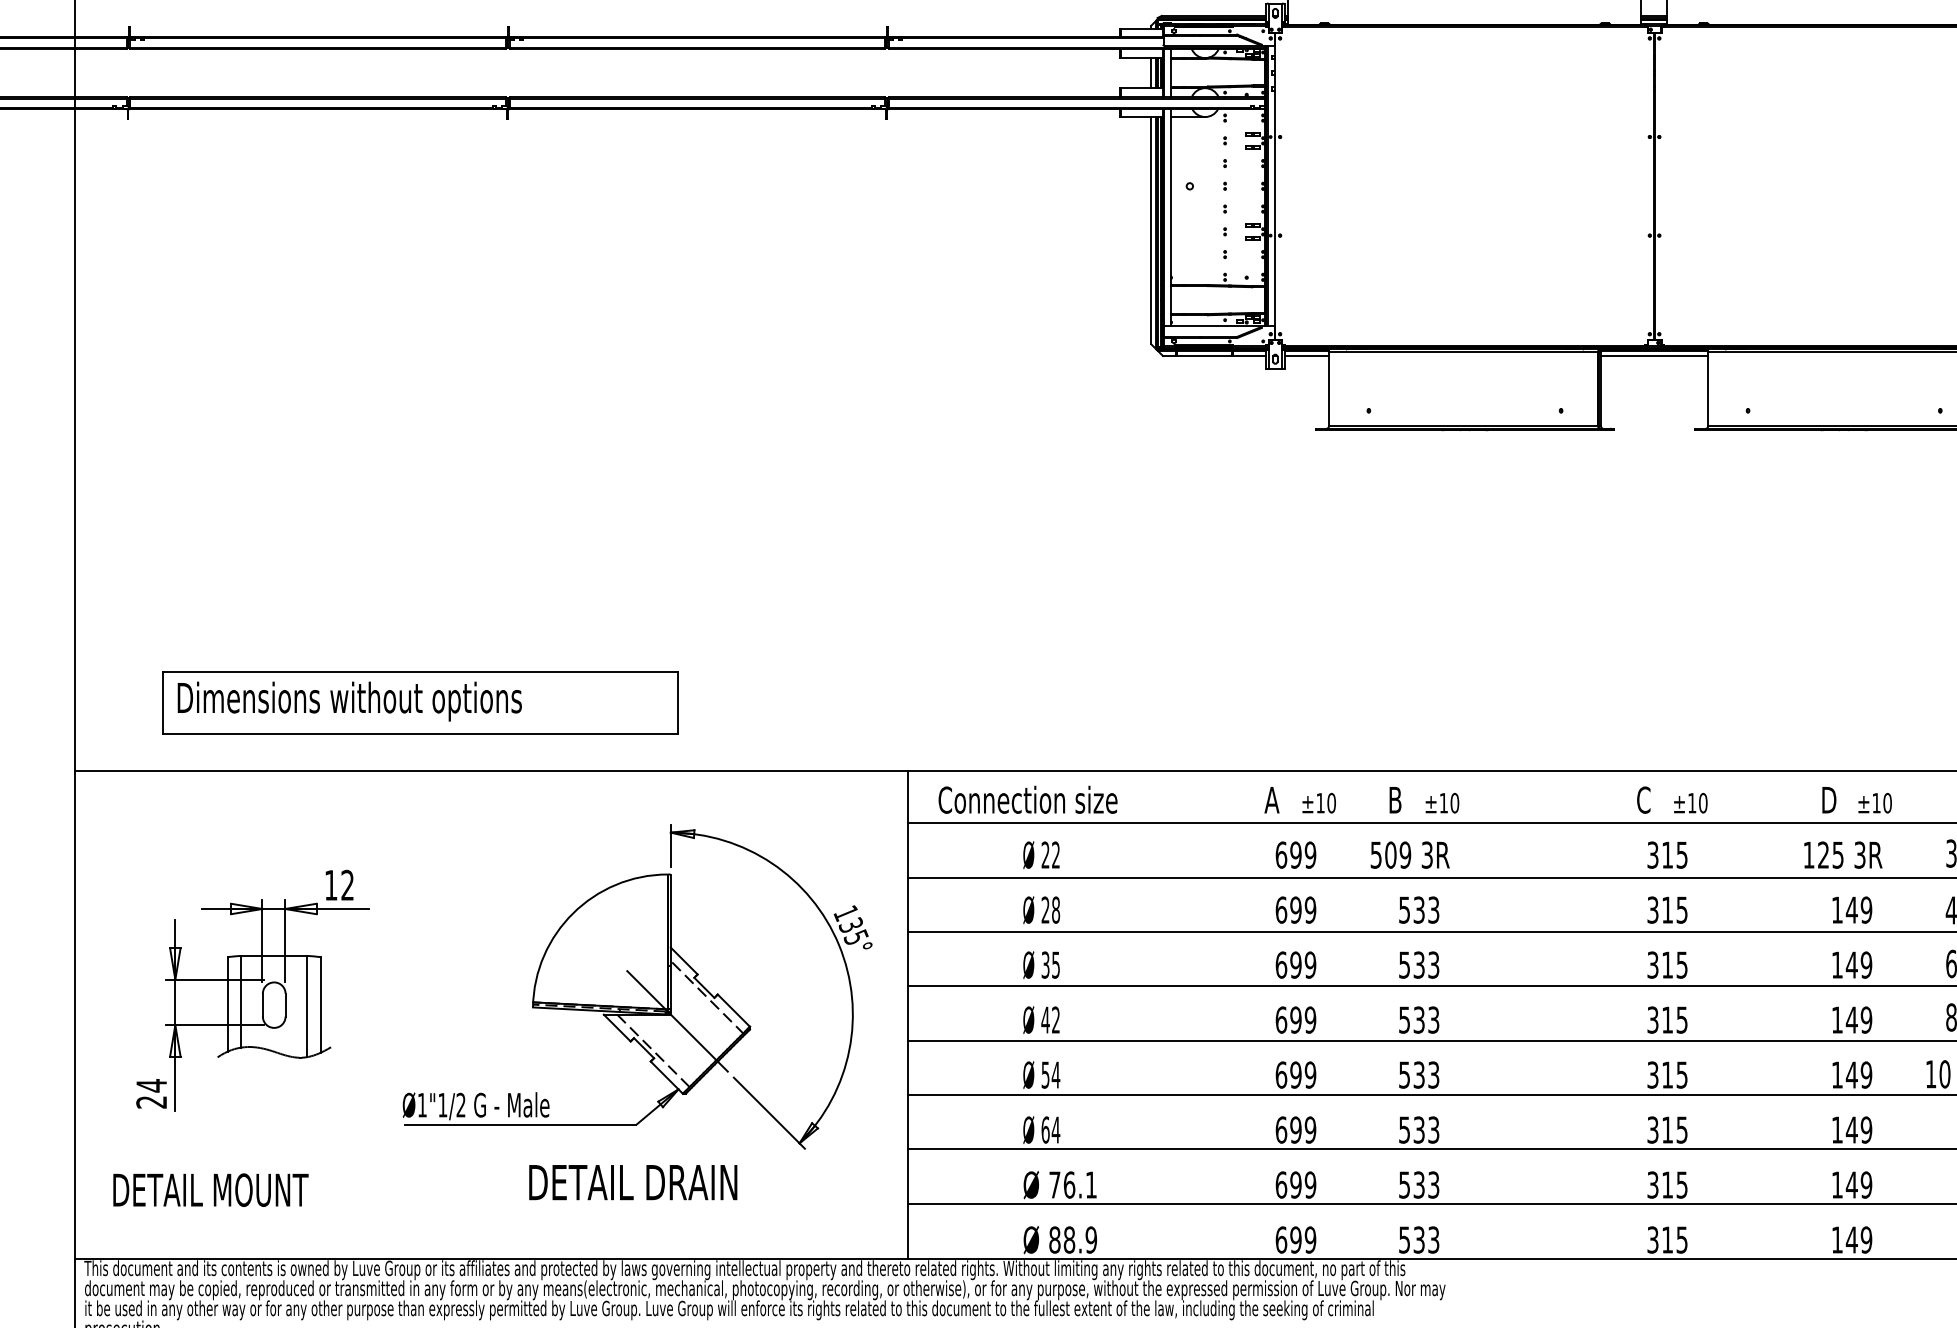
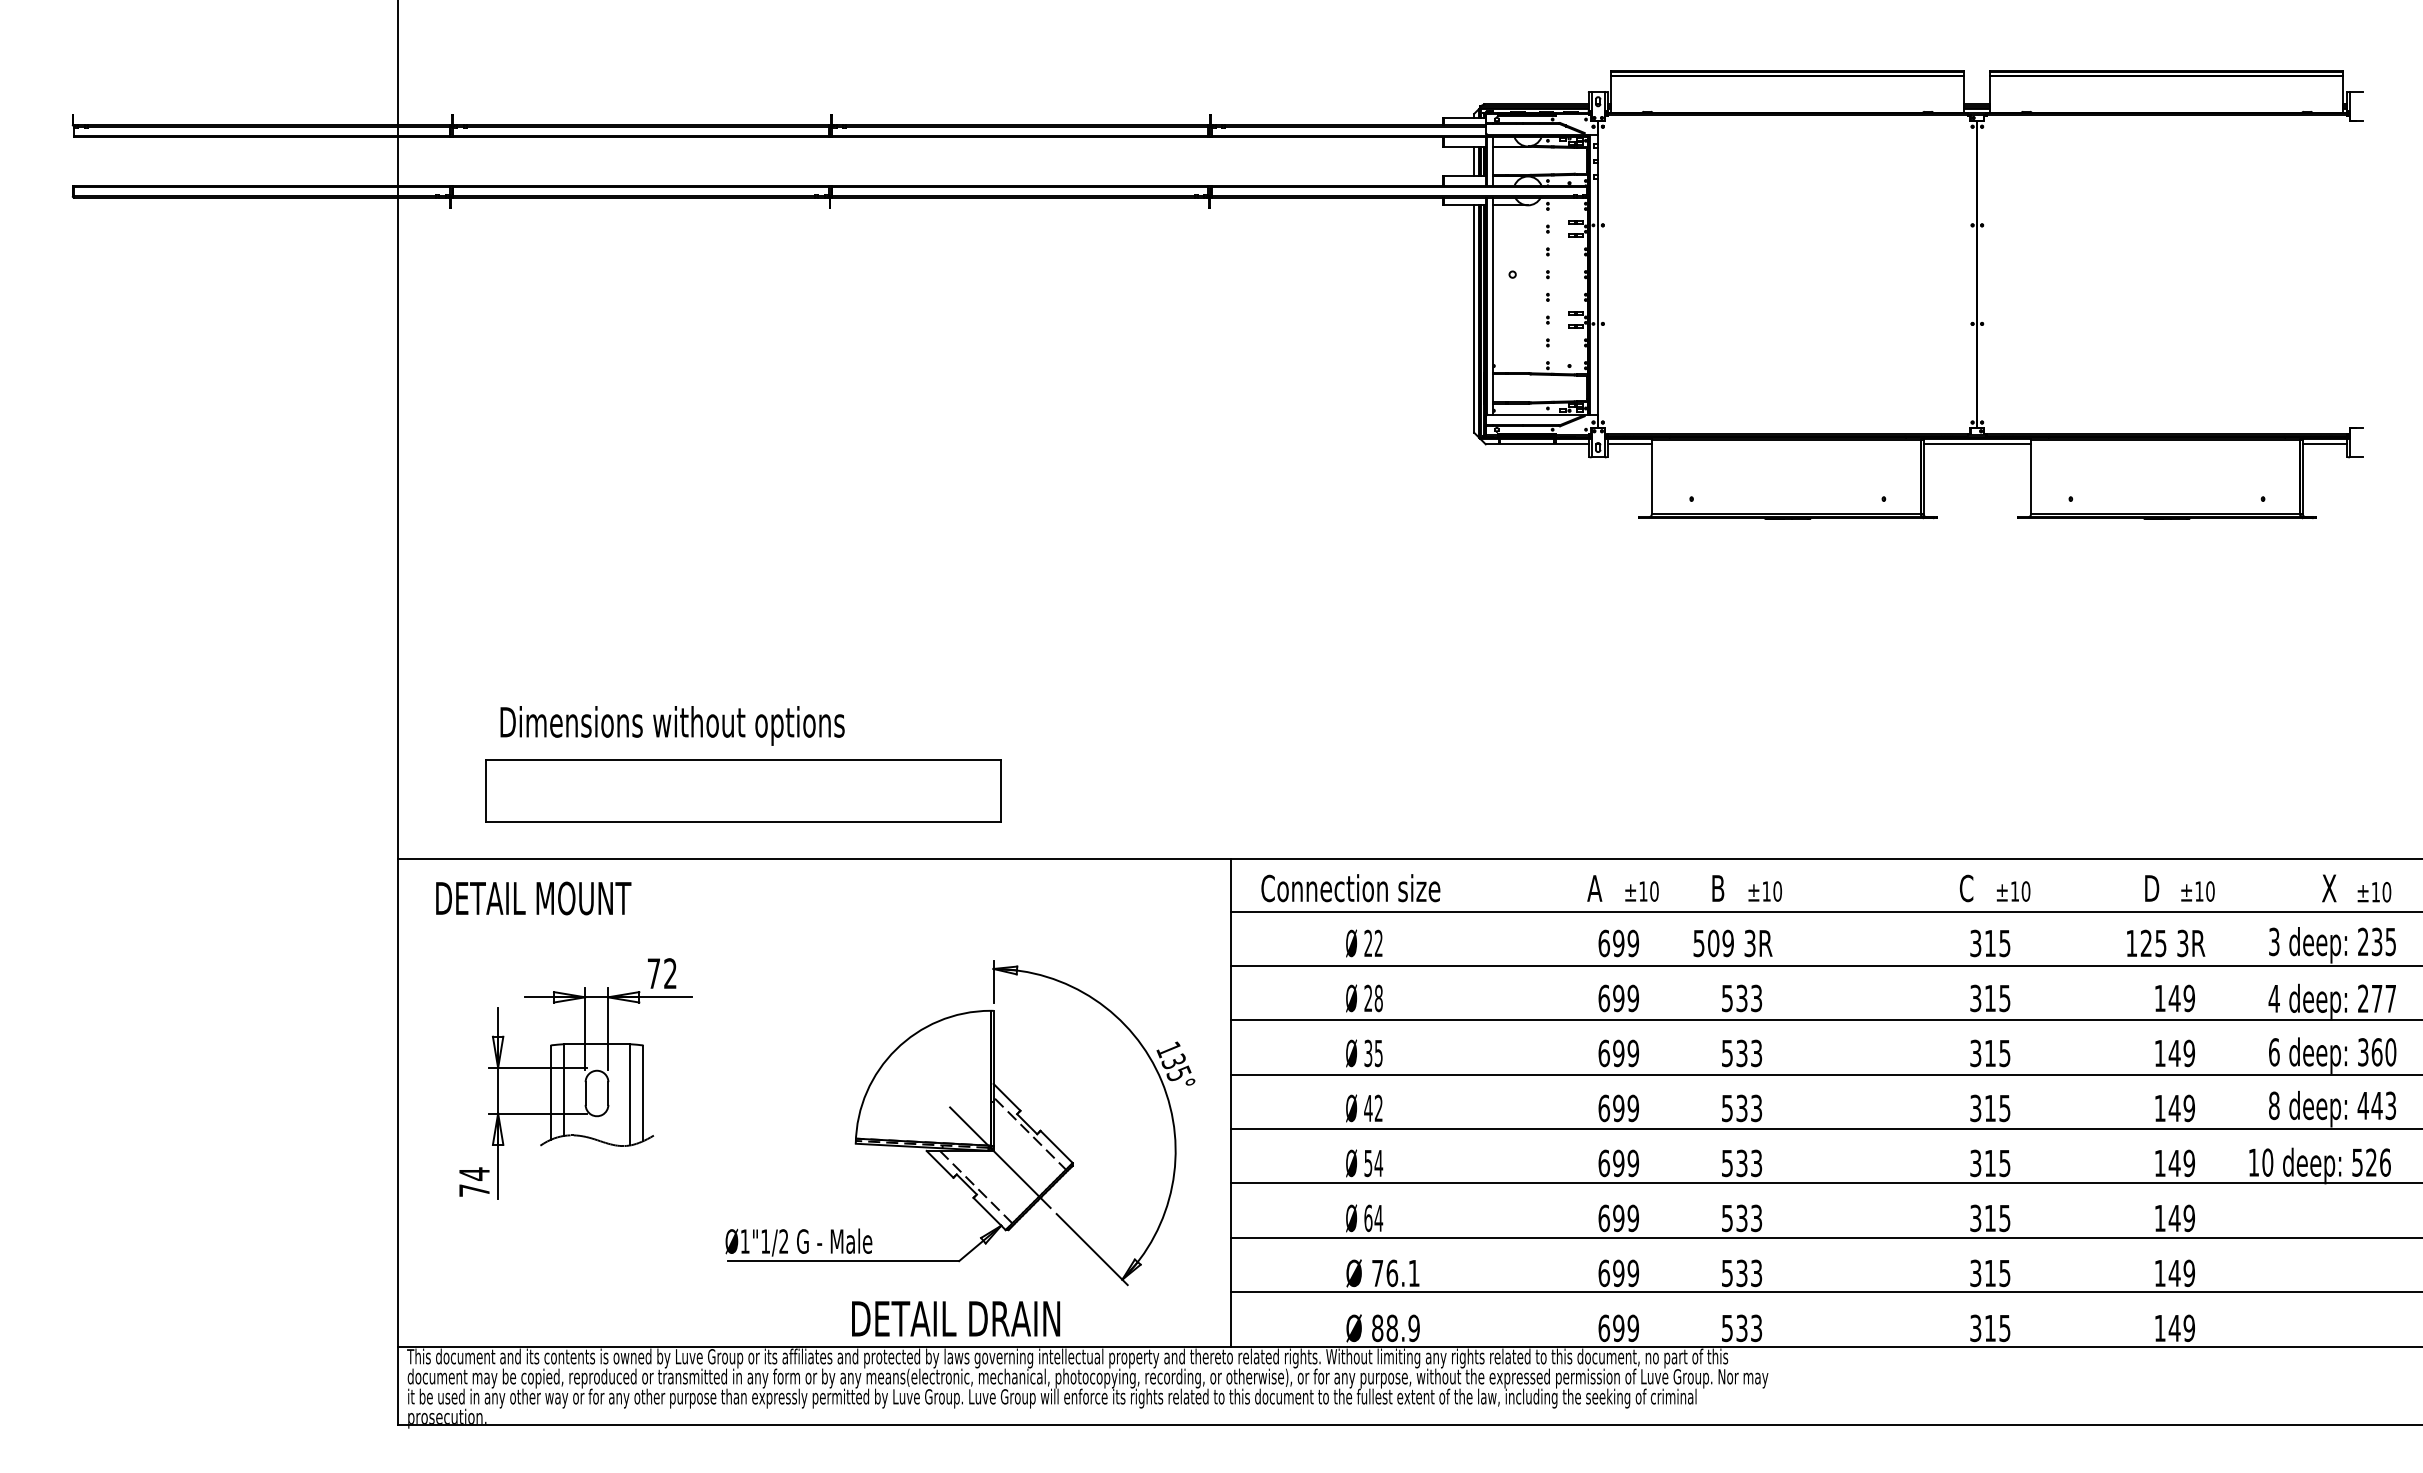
text: (349, 701) -> (672, 725), moved
text: (330, 885) -> (653, 973), 12 -> 72
part: (637, 1012) -> (960, 1148), moved
text: (151, 1102) -> (474, 1190), 24 -> 74
text: (210, 1190) -> (533, 898), moved

